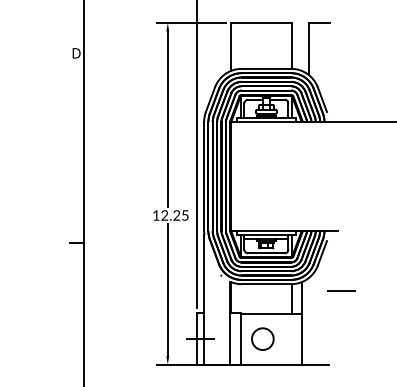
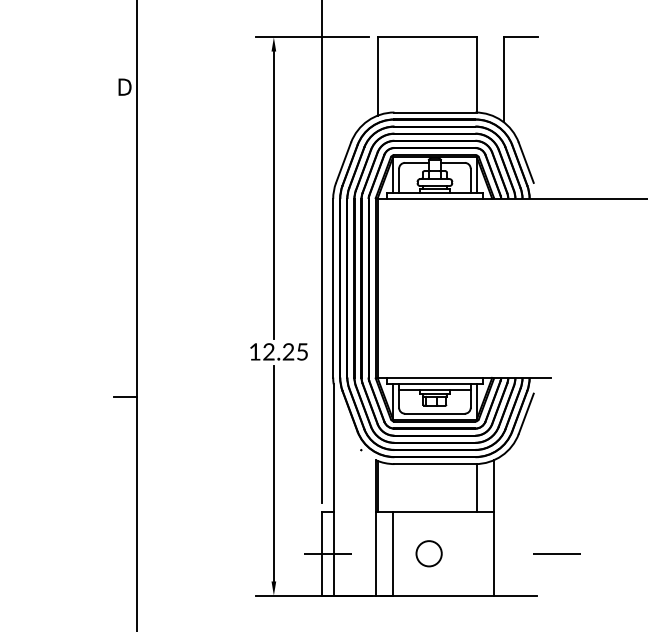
line: (341, 290) -> (557, 552), moved
circle: (262, 338) -> (428, 552), size x0.71

